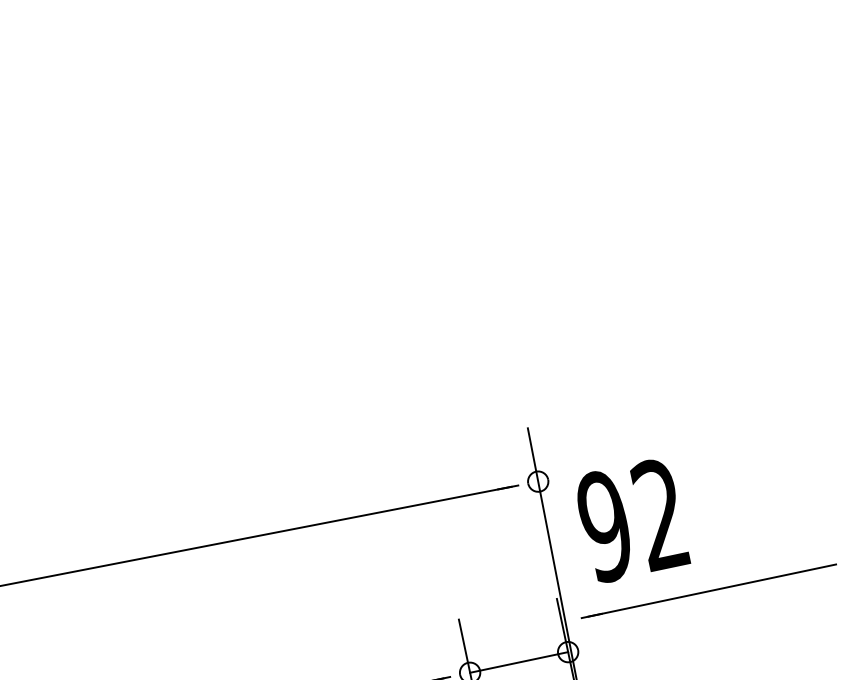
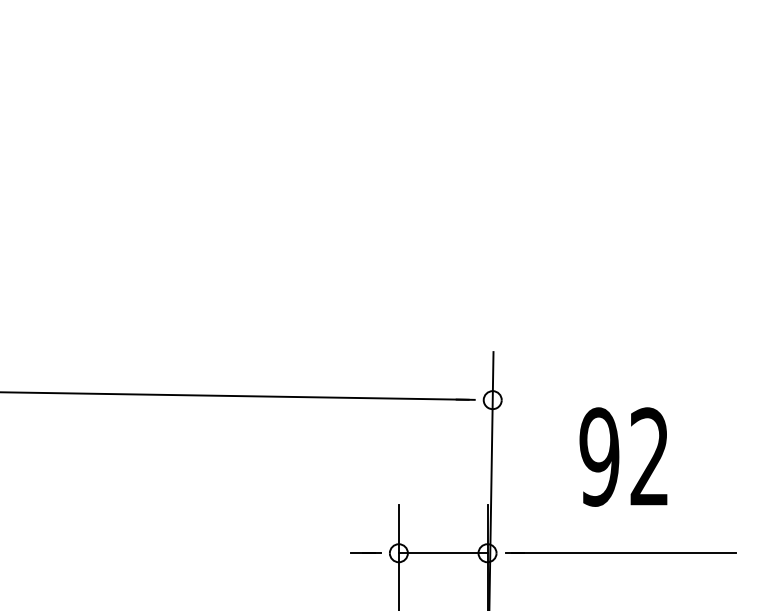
text: (631, 520) -> (623, 456), moved
line: (708, 590) -> (620, 552), moved

